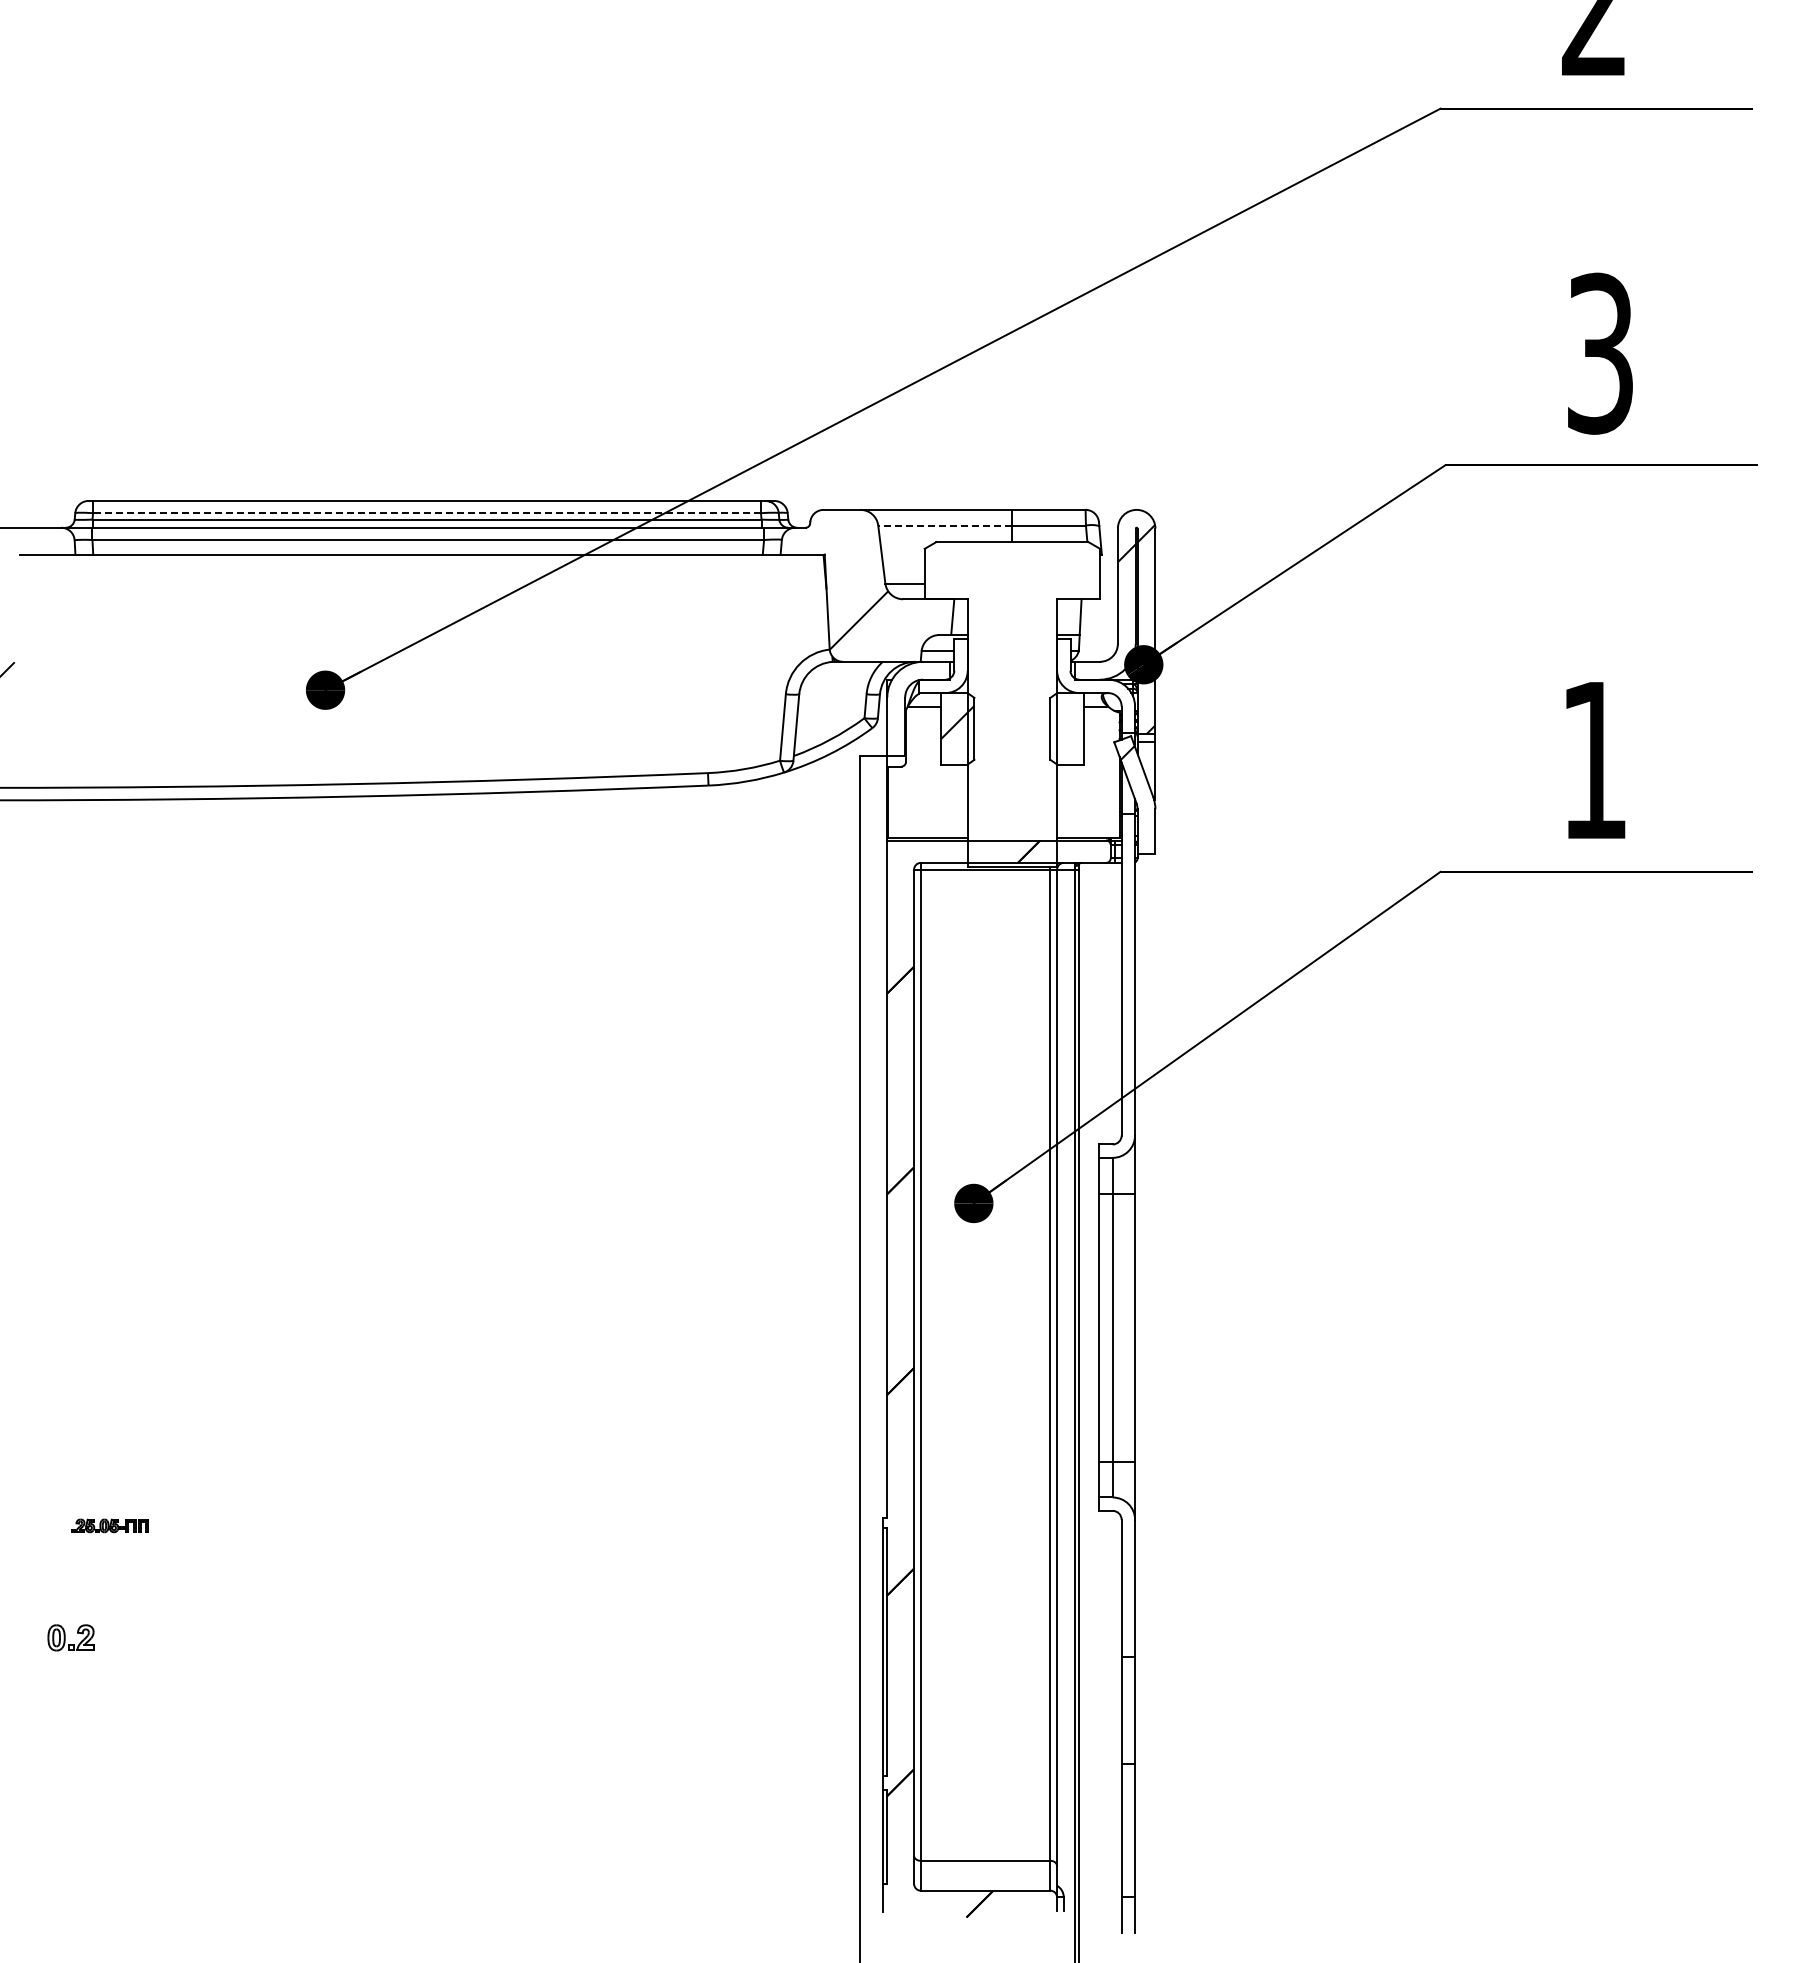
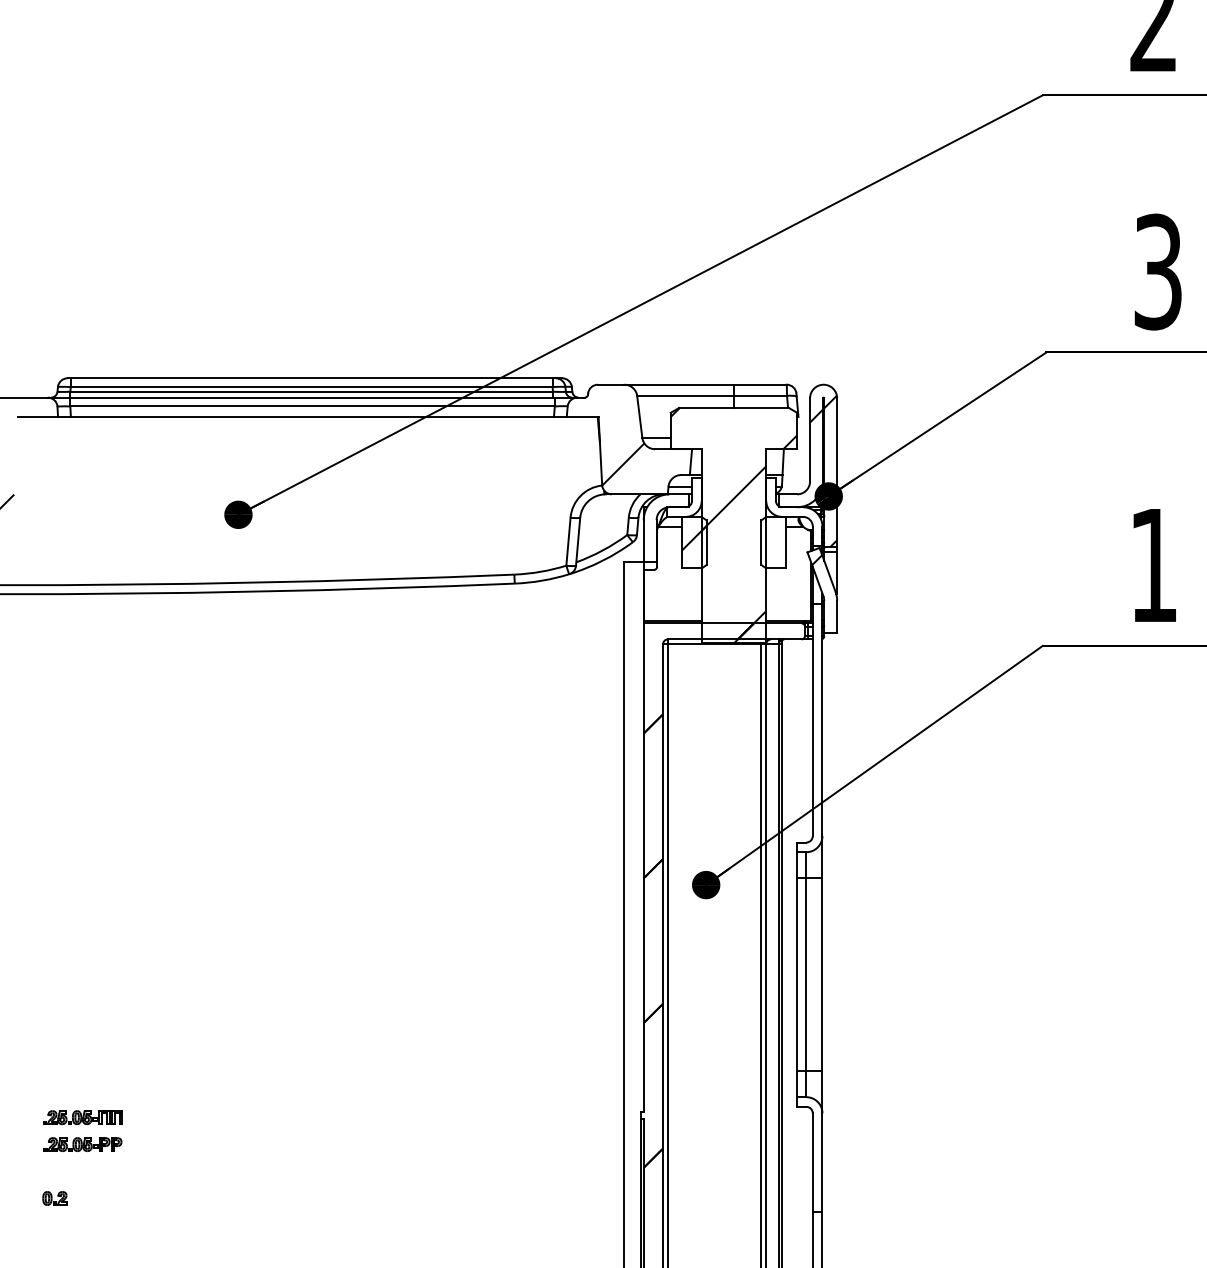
line: (427, 513) -> (312, 387), dashed -> solid
line: (944, 525) -> (684, 396), dashed -> solid
hatch: (1012, 704) -> (734, 525), added
part: (110, 1525) -> (83, 1117), size x1.43
part: (109, 1563) -> (82, 1144), added
part: (70, 1637) -> (54, 1198), size x0.71

